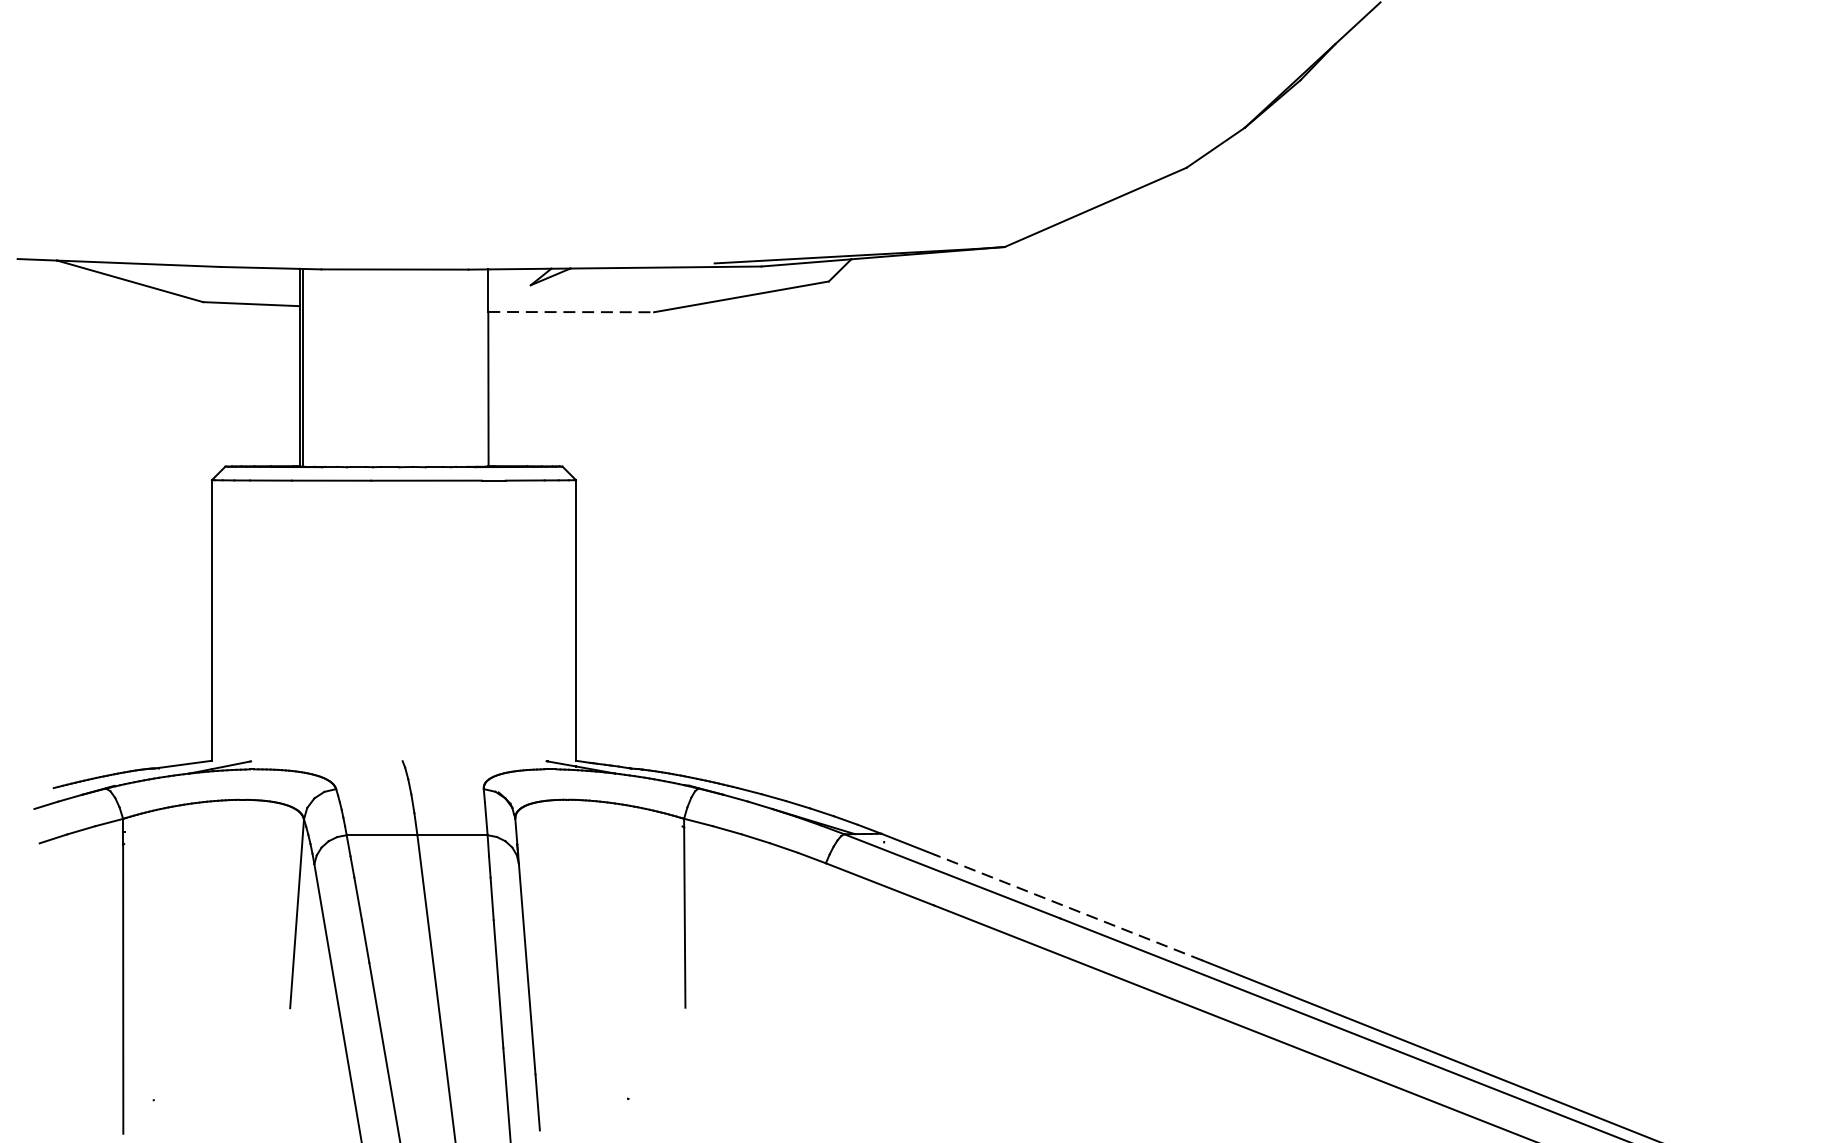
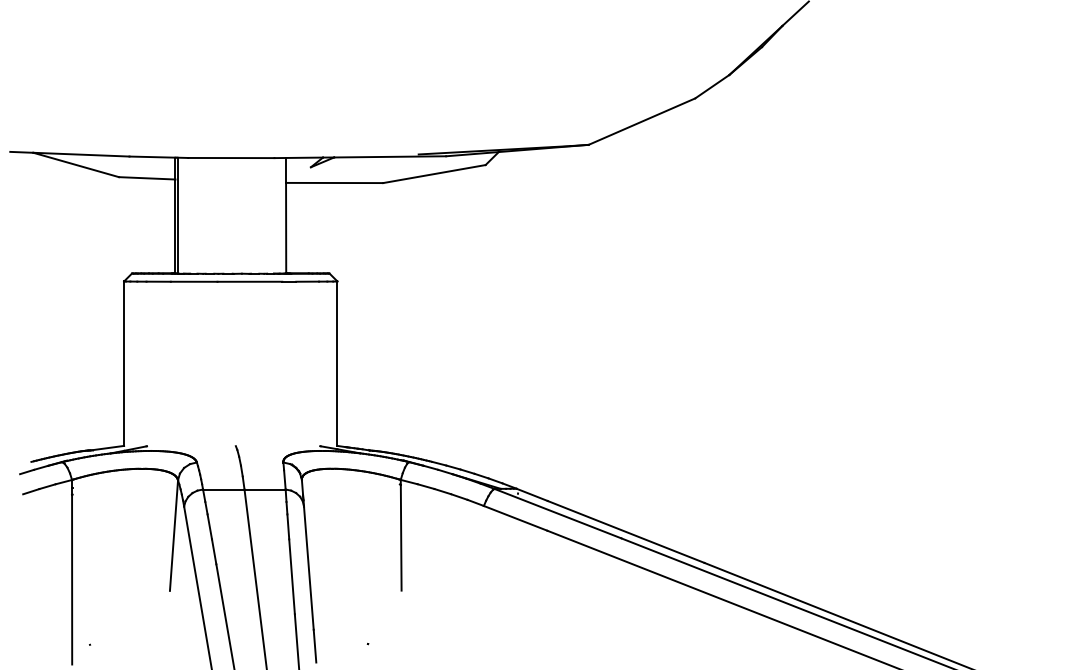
line: (570, 312) -> (334, 183), dashed -> solid
line: (1067, 906) -> (625, 531), dashed -> solid

